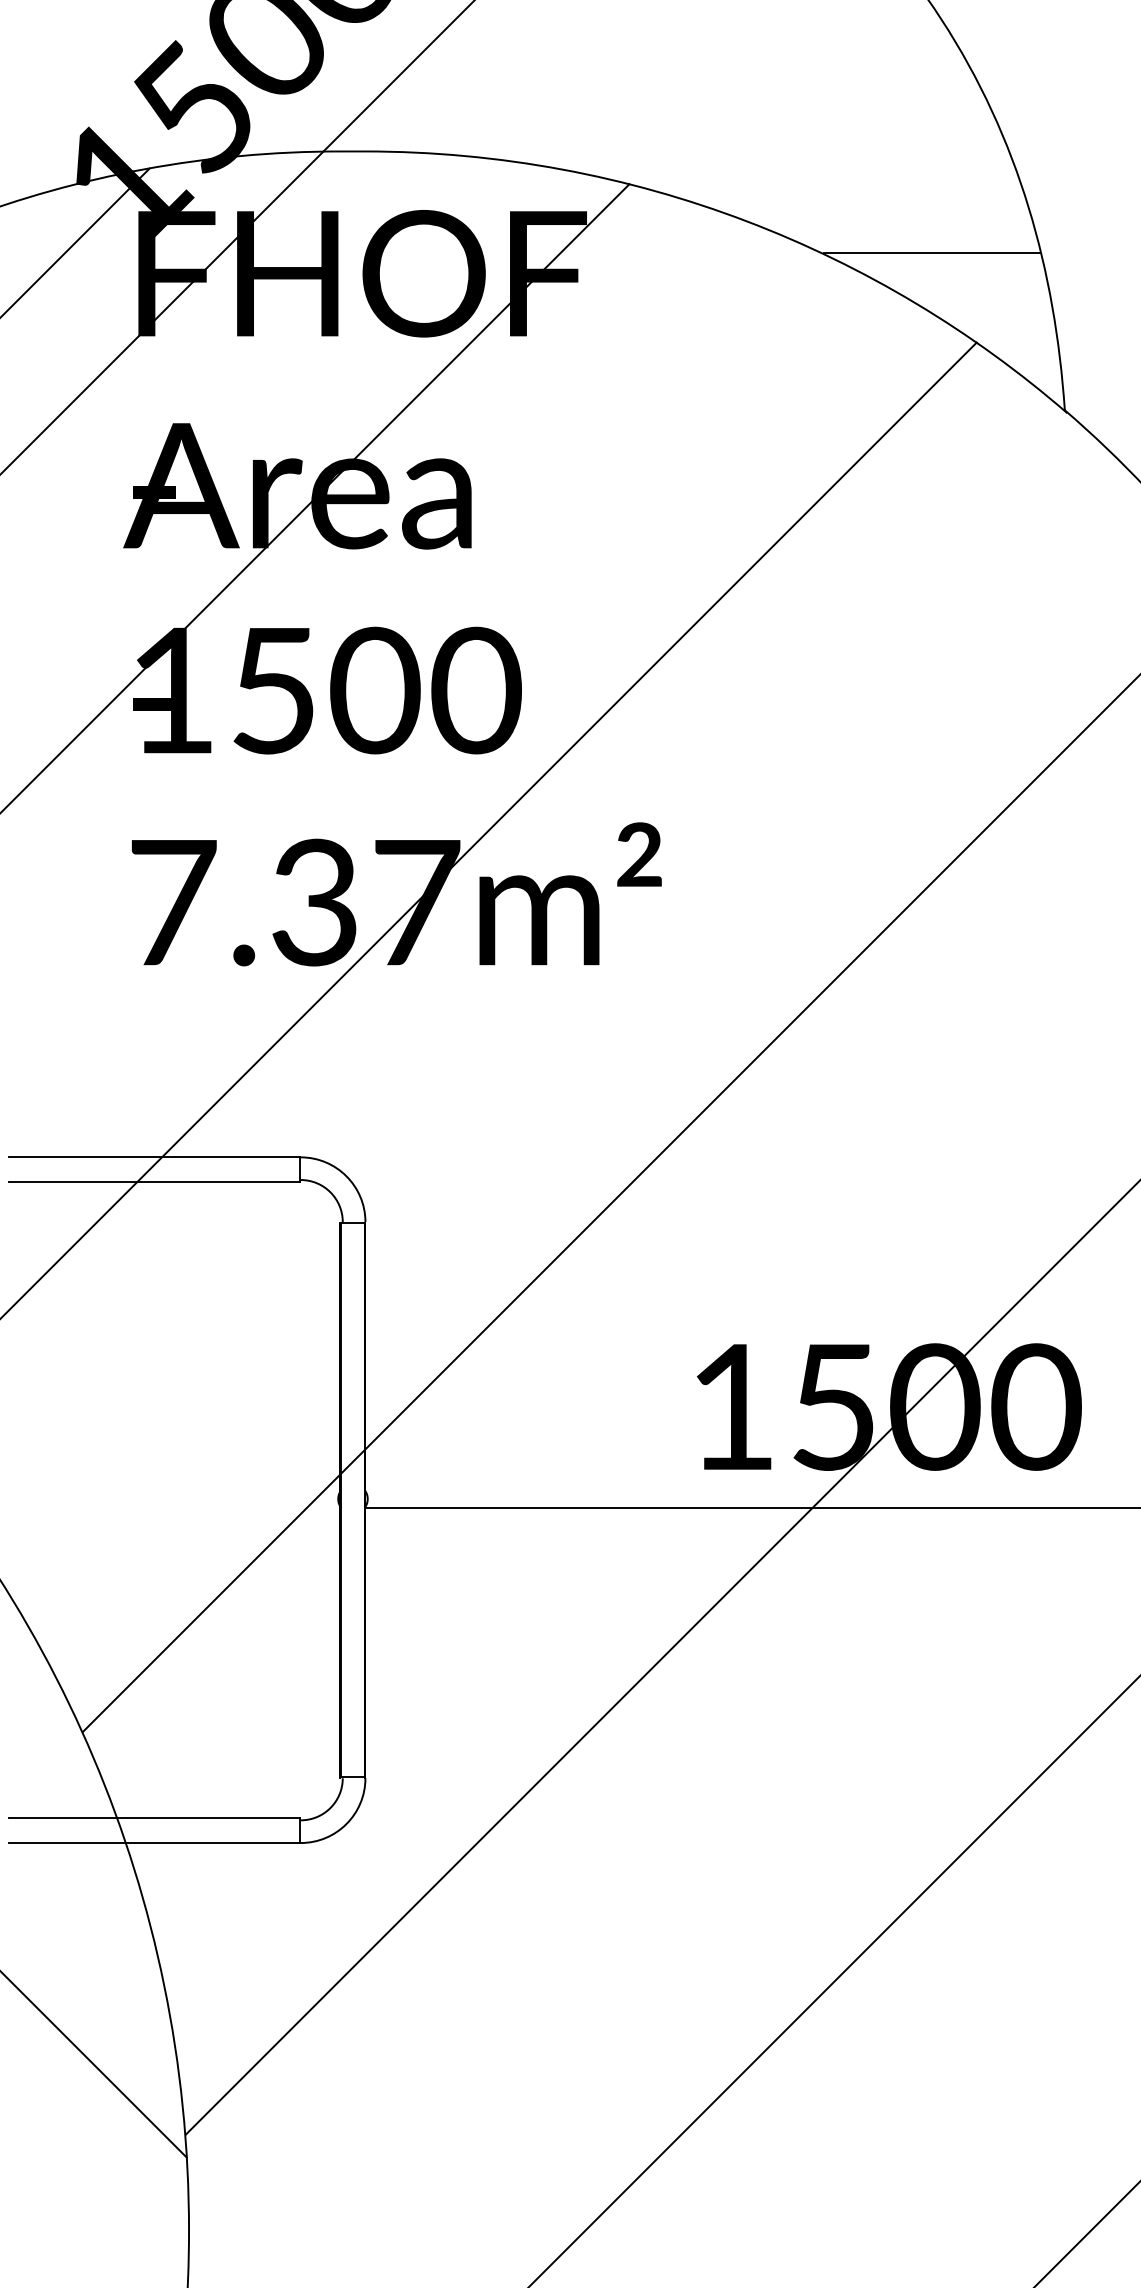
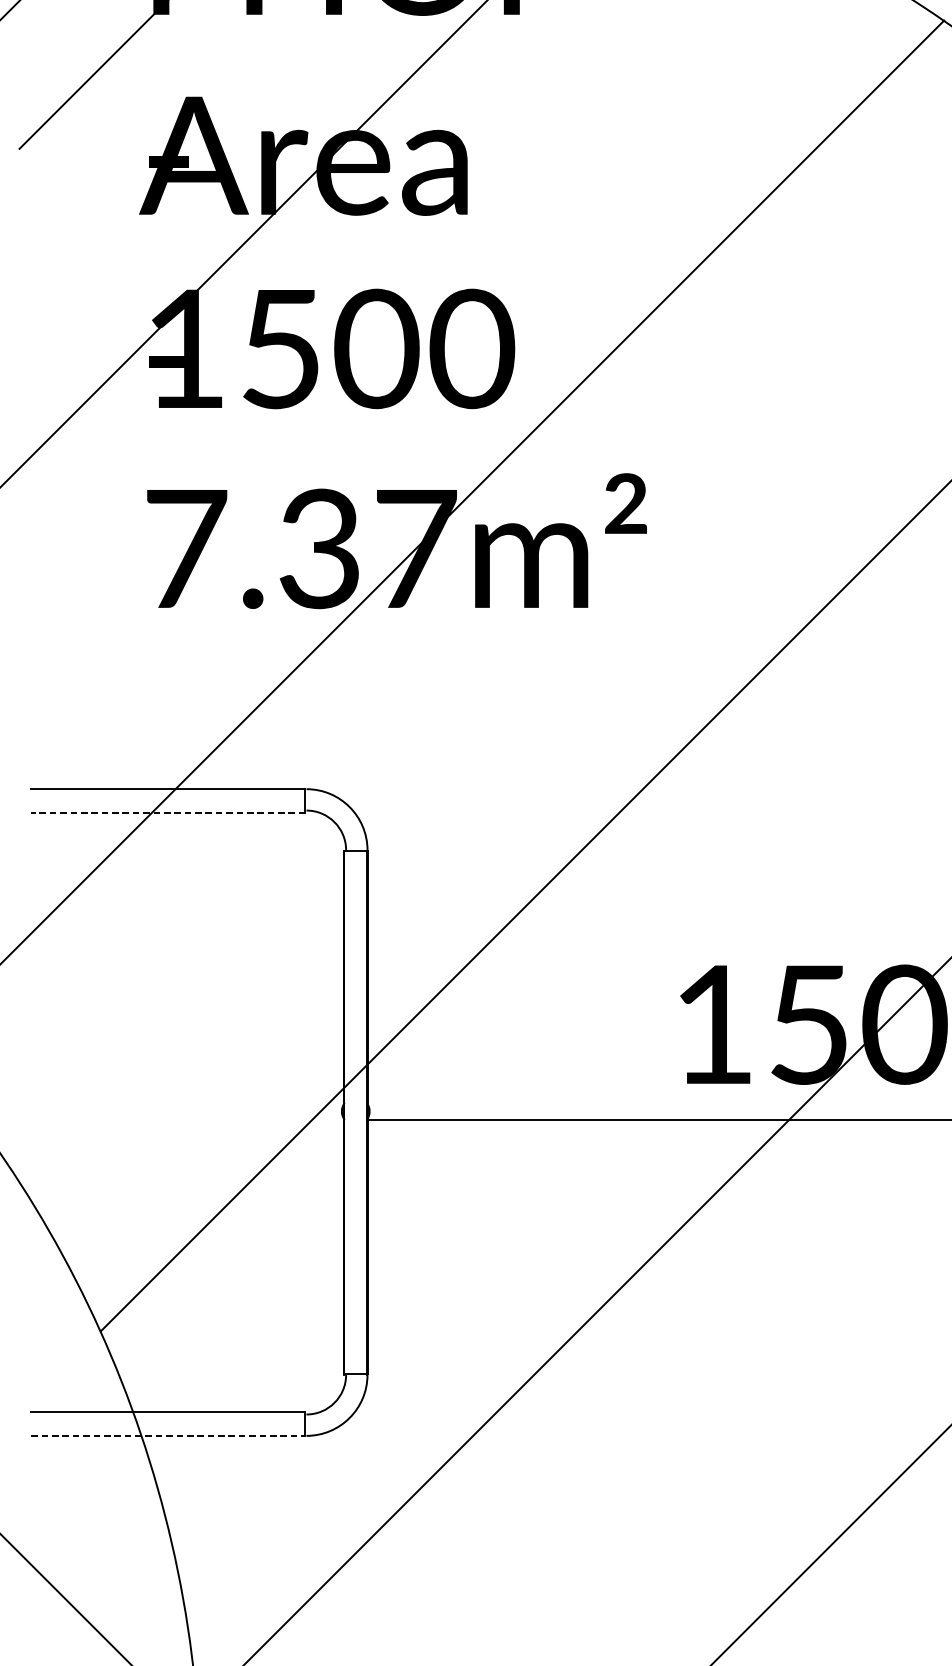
line: (153, 1182) -> (167, 812), solid -> dashed
line: (154, 1843) -> (168, 1436), solid -> dashed

